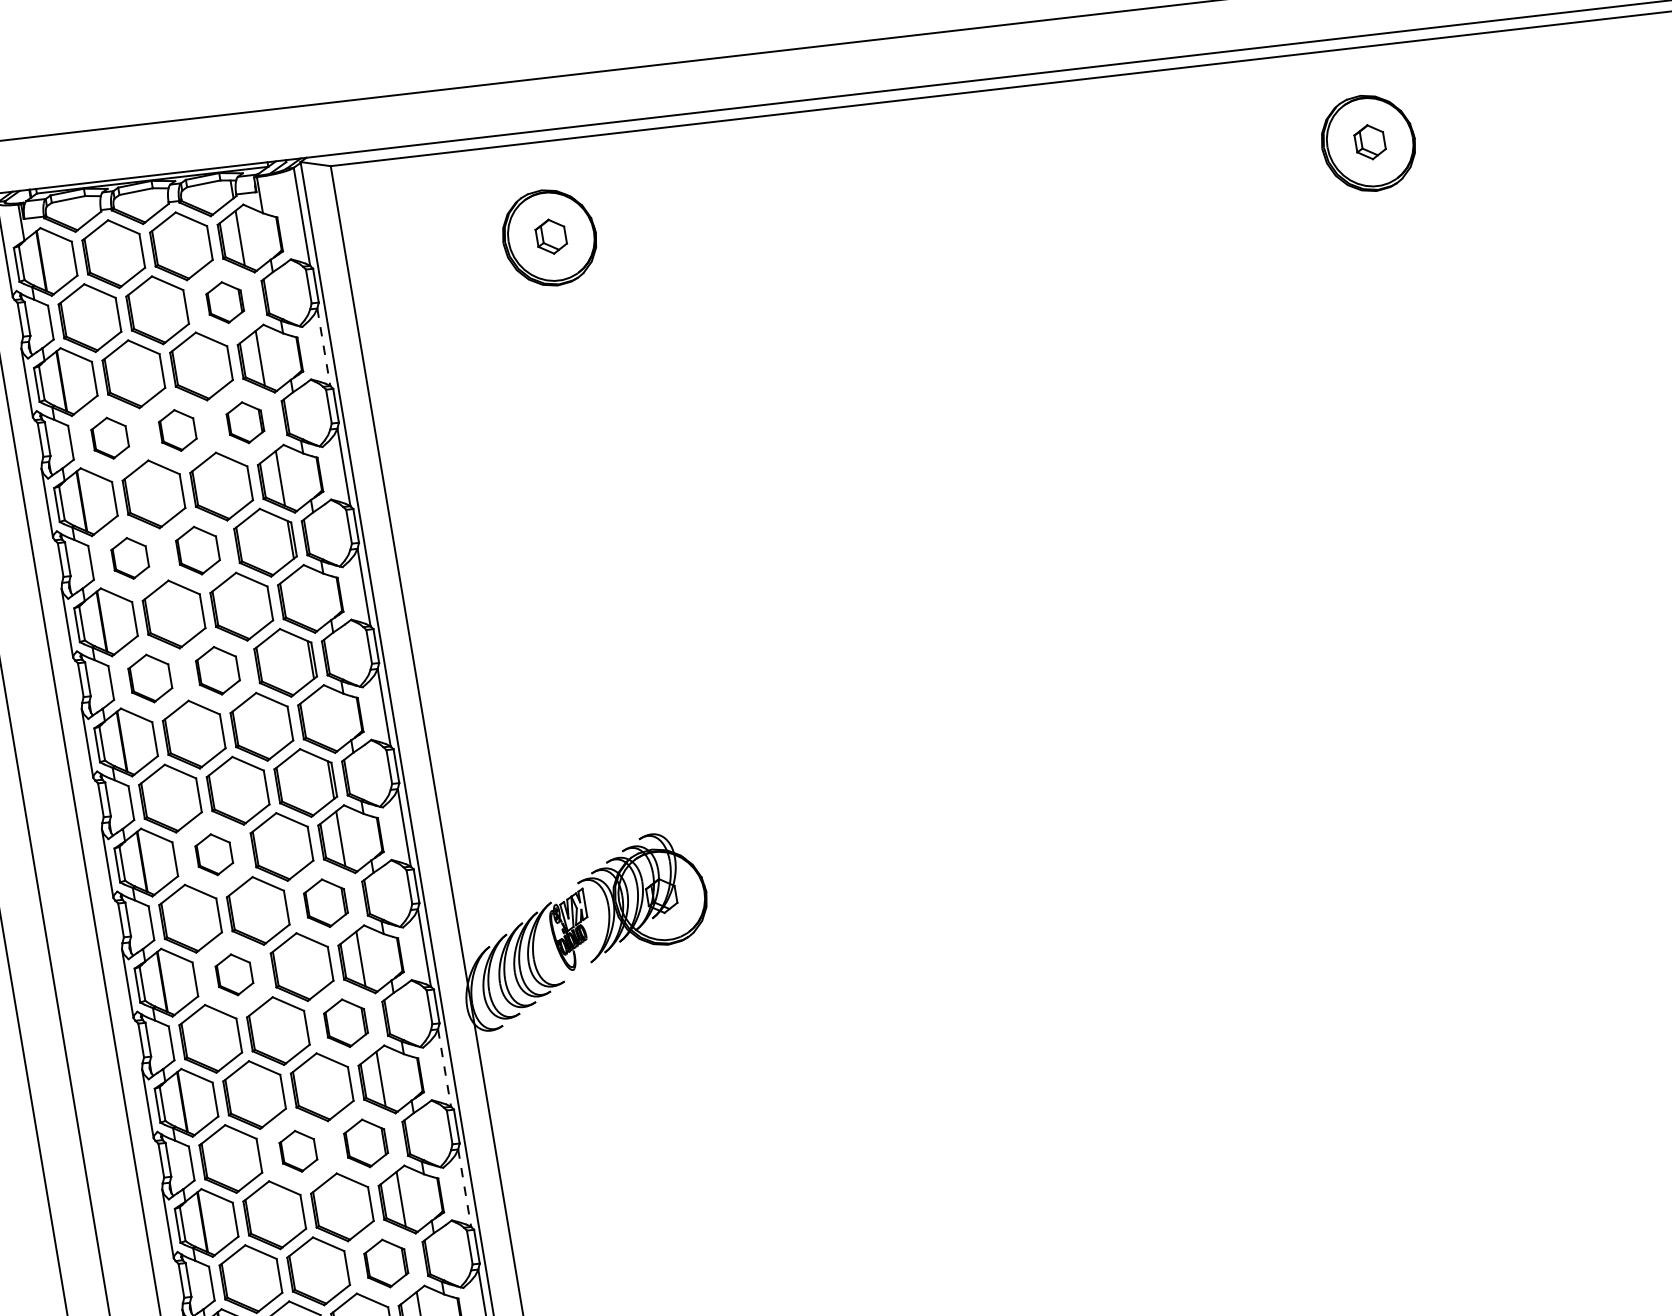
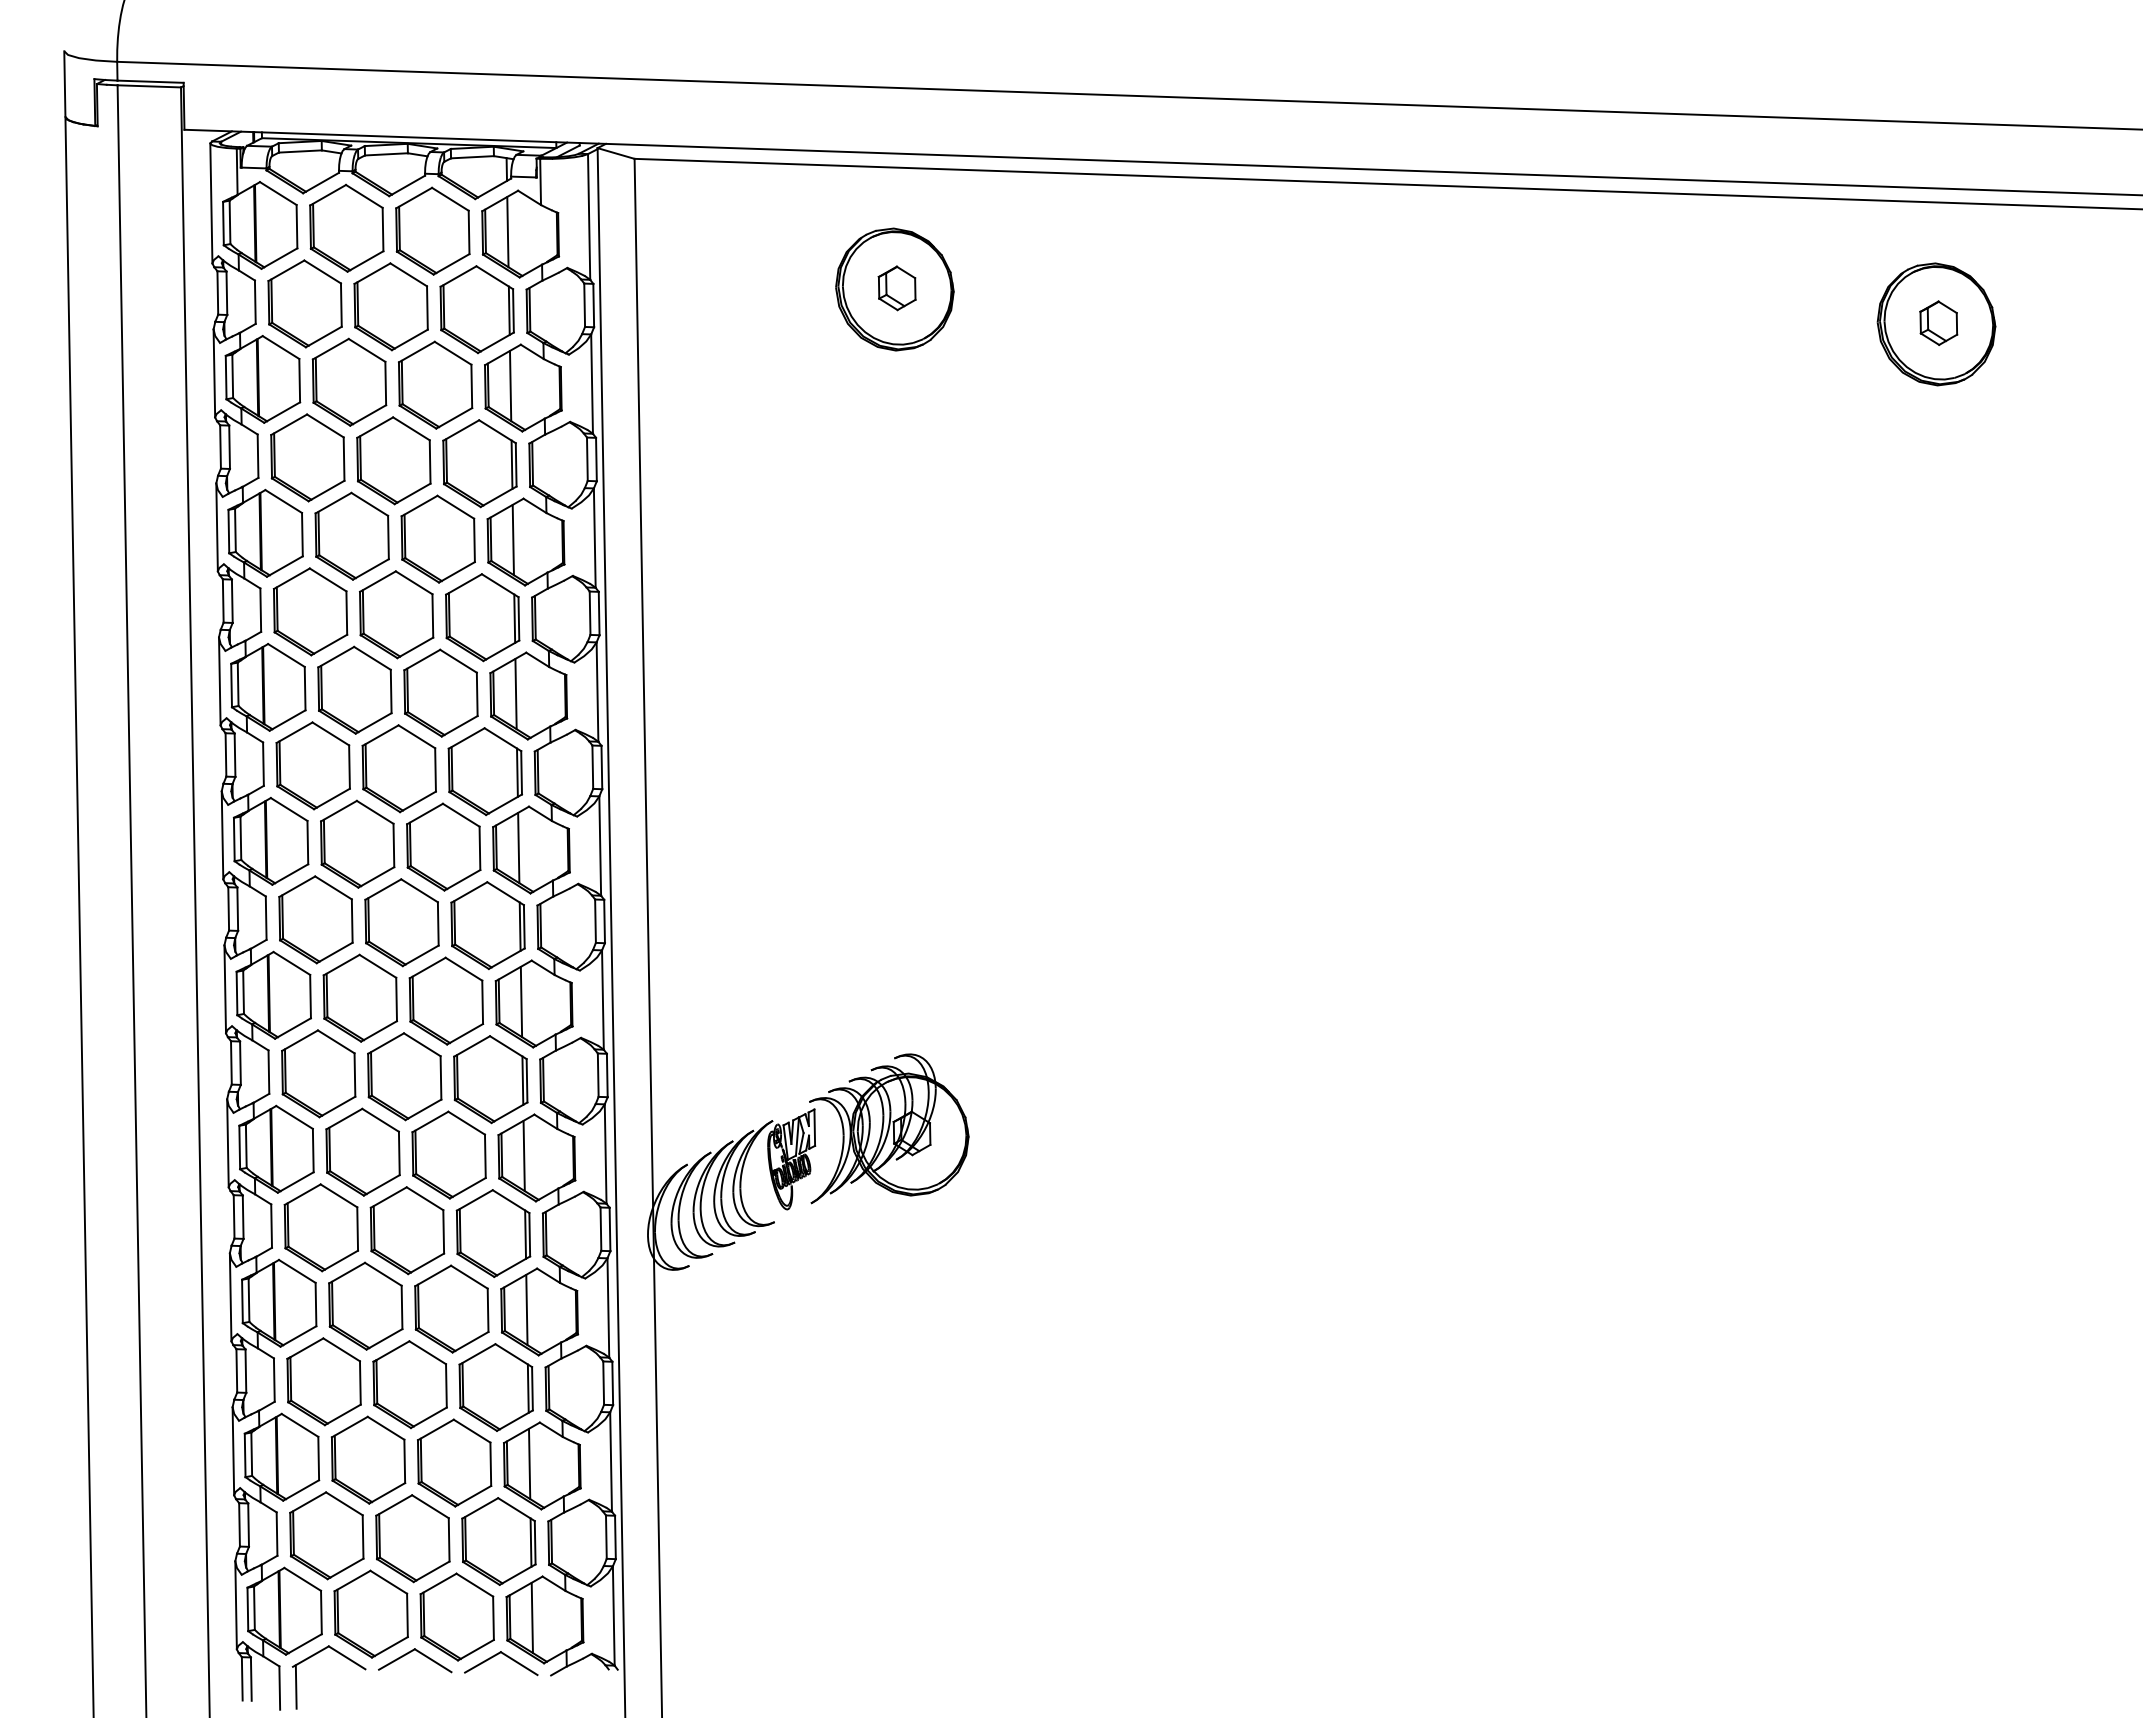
part: (224, 302) -> (476, 309), size x1.67
line: (324, 347) -> (592, 384), dashed -> solid
part: (245, 422) -> (479, 463), size x1.67
part: (177, 430) -> (393, 460), size x1.67
part: (109, 437) -> (307, 457), size x1.67
part: (197, 550) -> (396, 614), size x1.43
part: (130, 558) -> (310, 611), size x1.67
line: (300, 599) -> (515, 694), added
part: (217, 670) -> (398, 768), size x1.43
part: (149, 678) -> (312, 765), size x1.43
line: (320, 719) -> (518, 848), added
part: (213, 854) -> (359, 997), size x1.67
part: (325, 903) -> (490, 1079), size x1.43
part: (233, 974) -> (362, 1151), size x1.67
part: (346, 1023) -> (493, 1233), size x1.43
line: (444, 1068) -> (608, 1308), dashed -> solid
part: (365, 1143) -> (495, 1387), size x1.43
part: (297, 1151) -> (409, 1384), size x1.67
line: (464, 1187) -> (611, 1461), dashed -> solid
part: (385, 1263) -> (498, 1541), size x1.43

